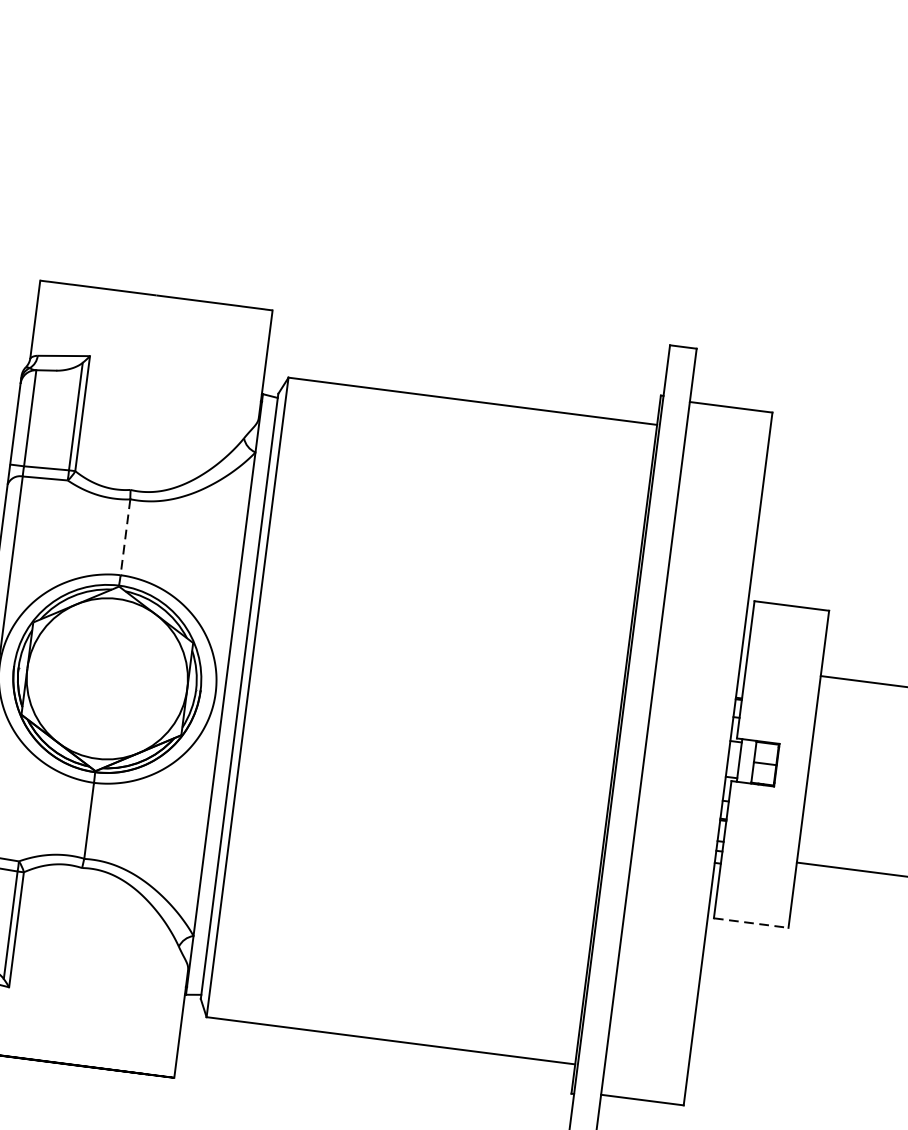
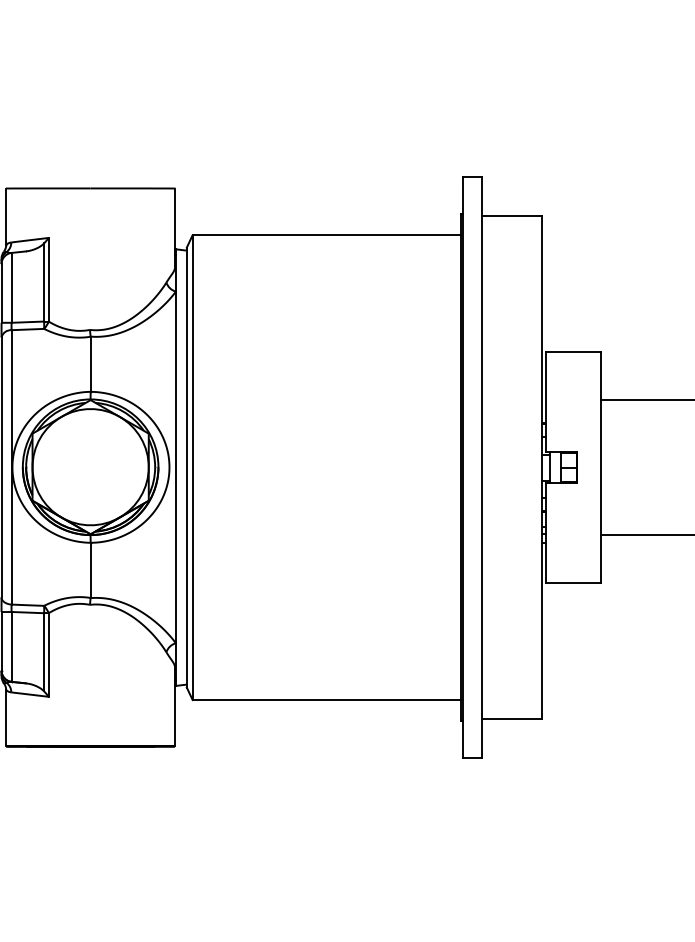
line: (125, 537) -> (90, 364), dashed -> solid
line: (752, 922) -> (574, 582), dashed -> solid

